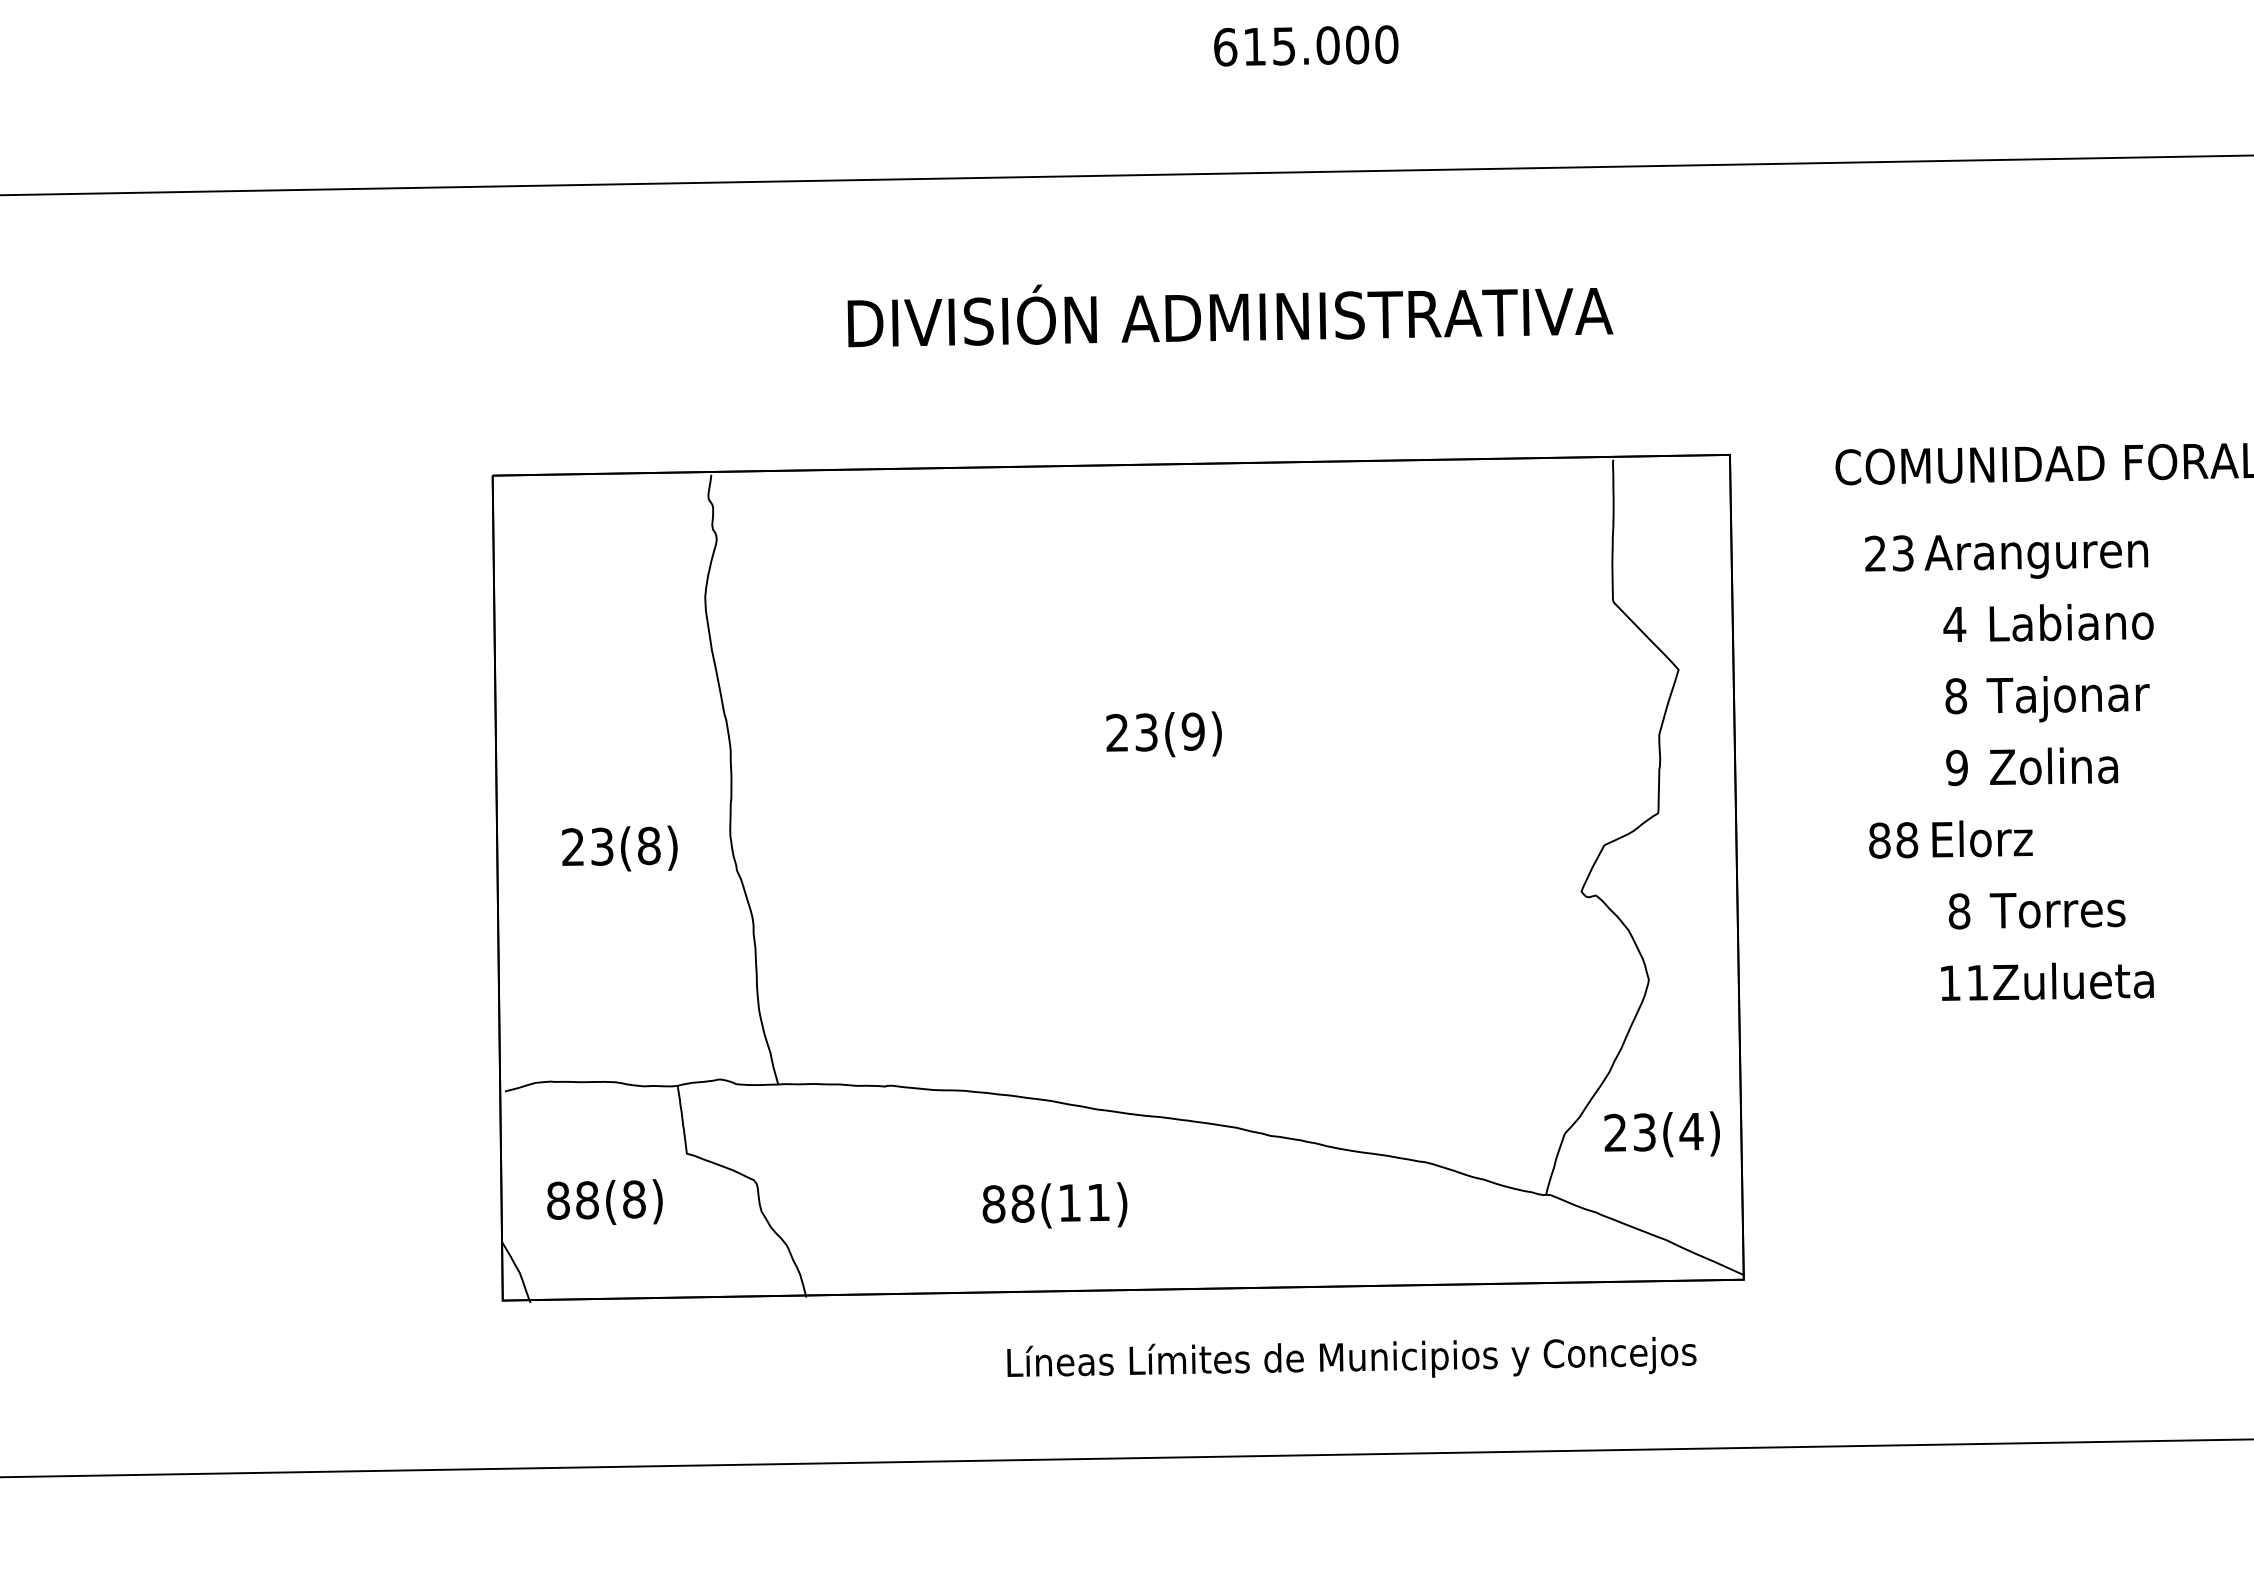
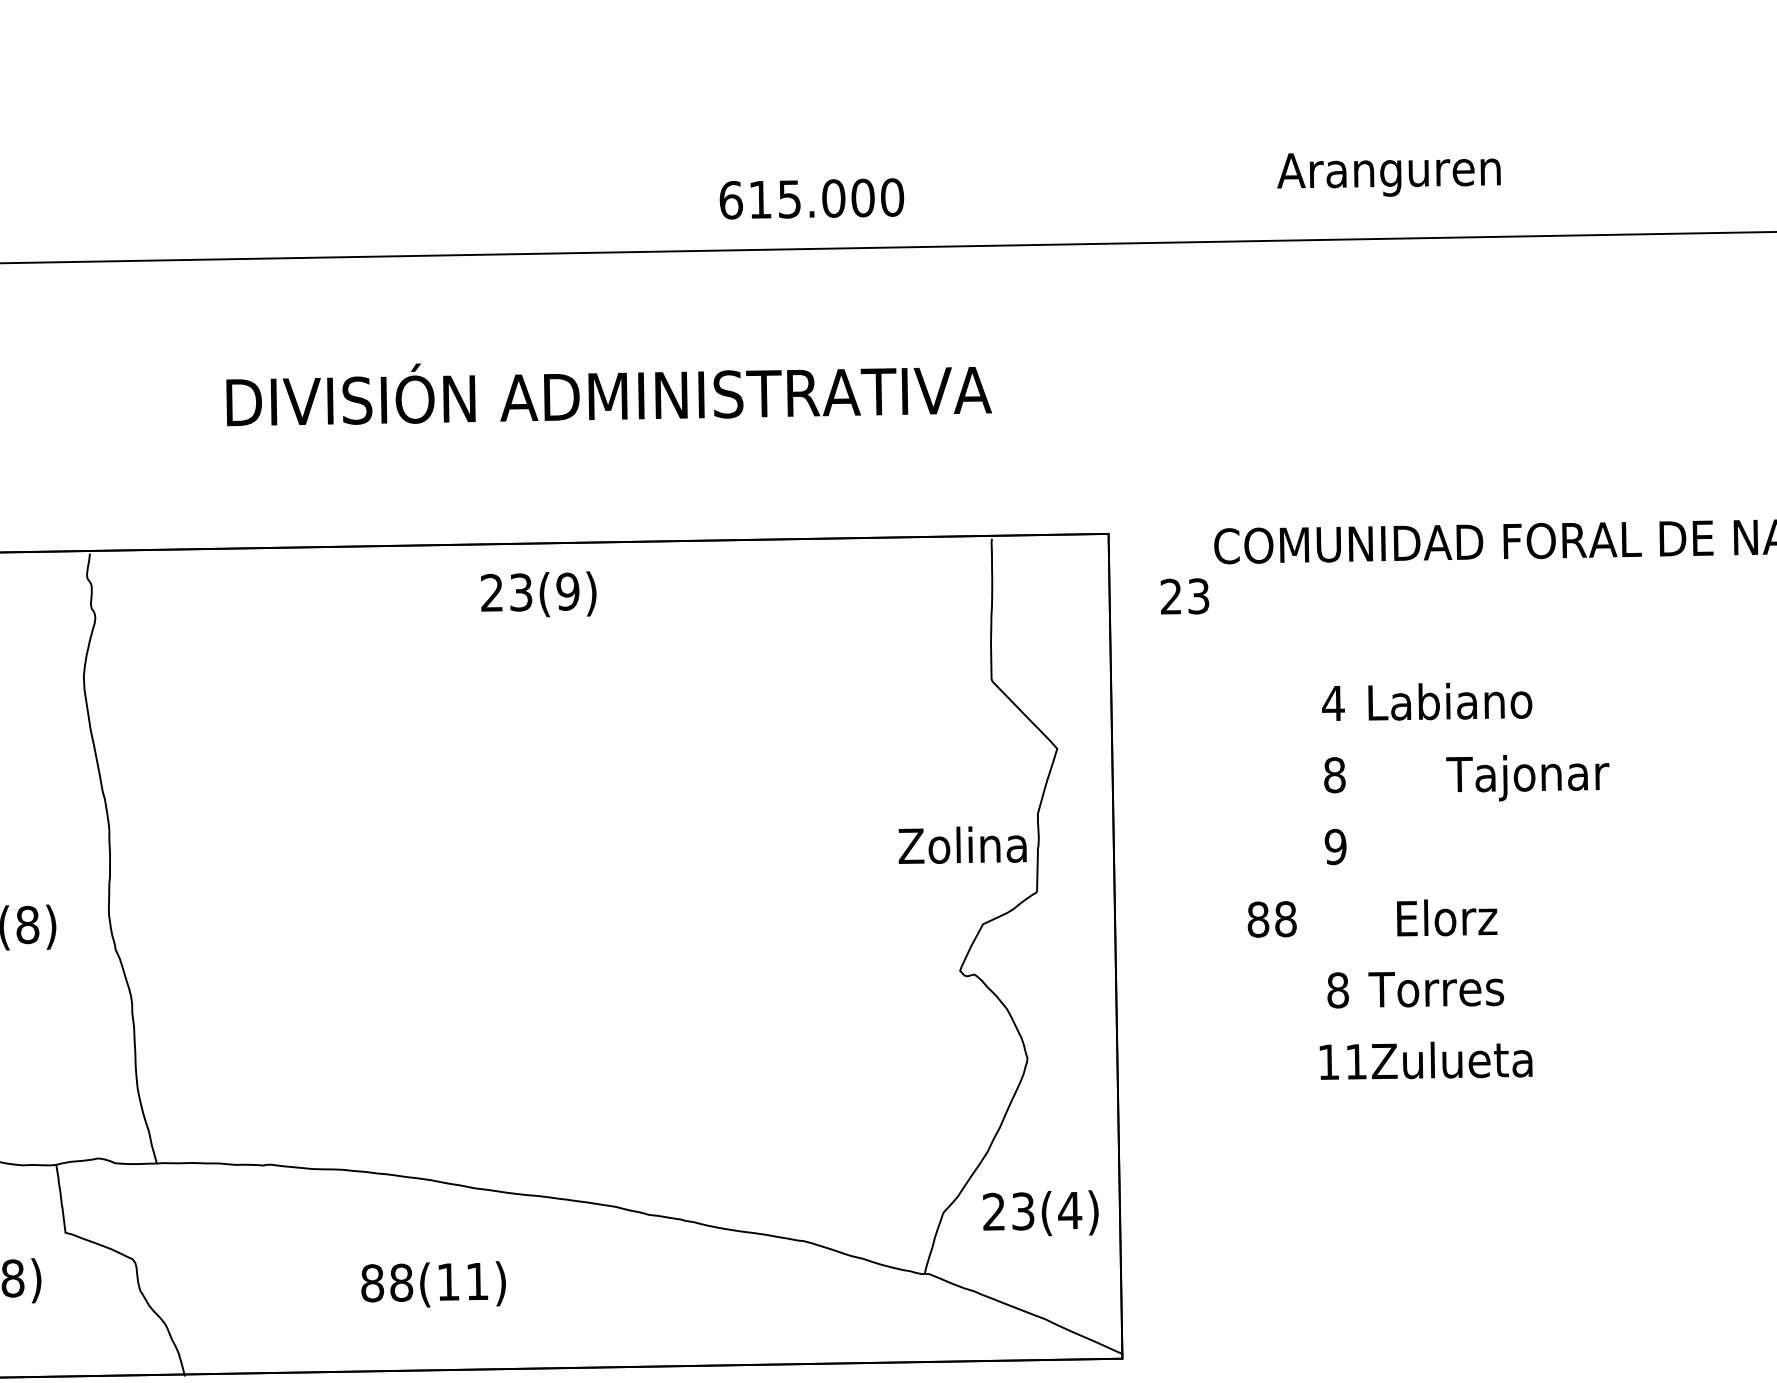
text: (1306, 45) -> (812, 198), moved
text: (1889, 553) -> (1185, 596), moved
text: (2036, 556) -> (1389, 174), moved
text: (2067, 699) -> (1527, 778), moved
text: (1163, 734) -> (538, 594), moved
text: (2054, 765) -> (963, 844), moved
text: (1982, 838) -> (1447, 917), moved

